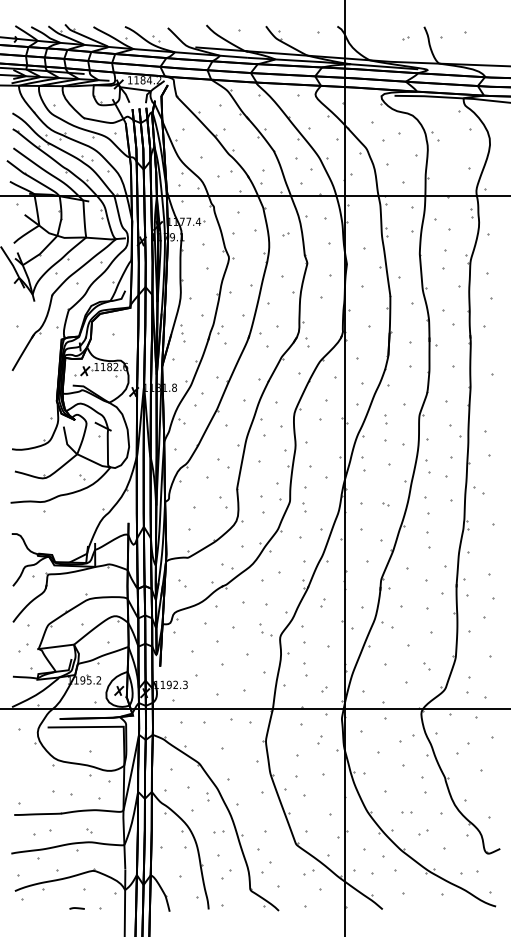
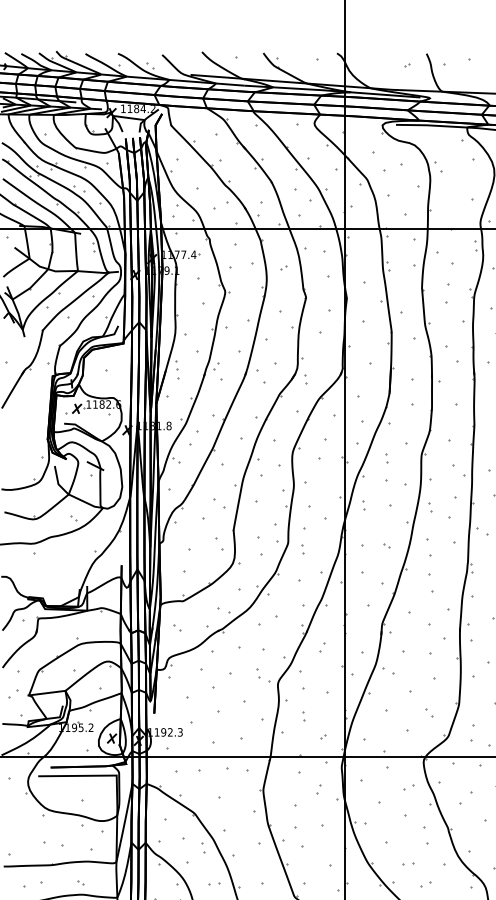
part: (363, 464) -> (363, 505), size x0.62
part: (427, 466) -> (429, 507), size x0.62
part: (304, 669) -> (303, 716), size x0.62
part: (407, 738) -> (409, 787), size x0.62

